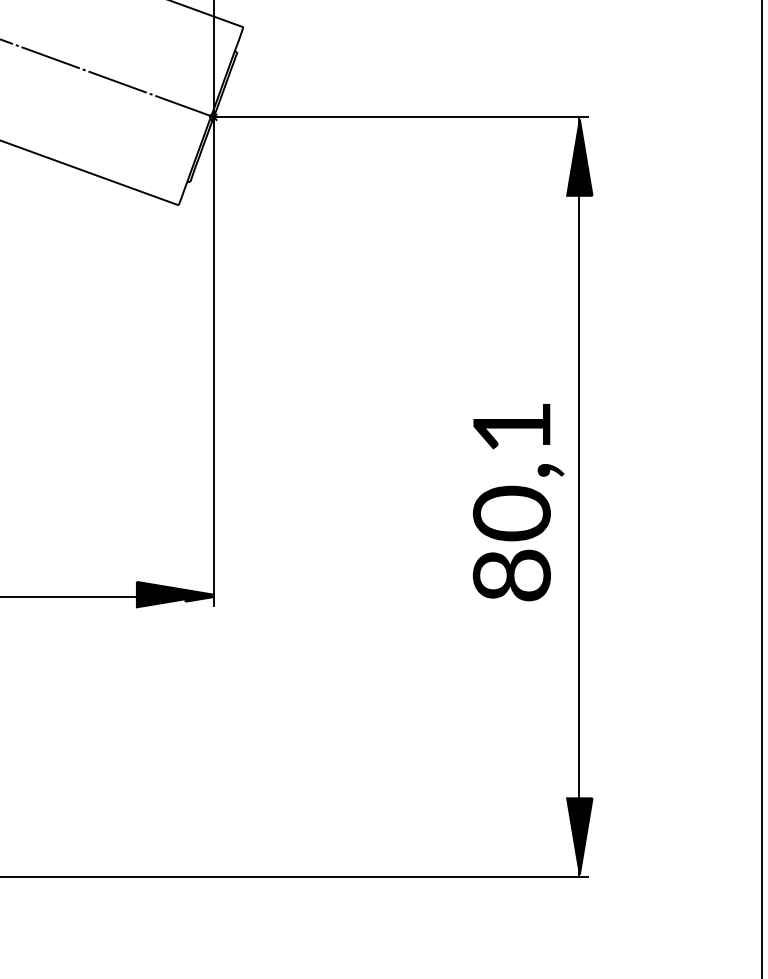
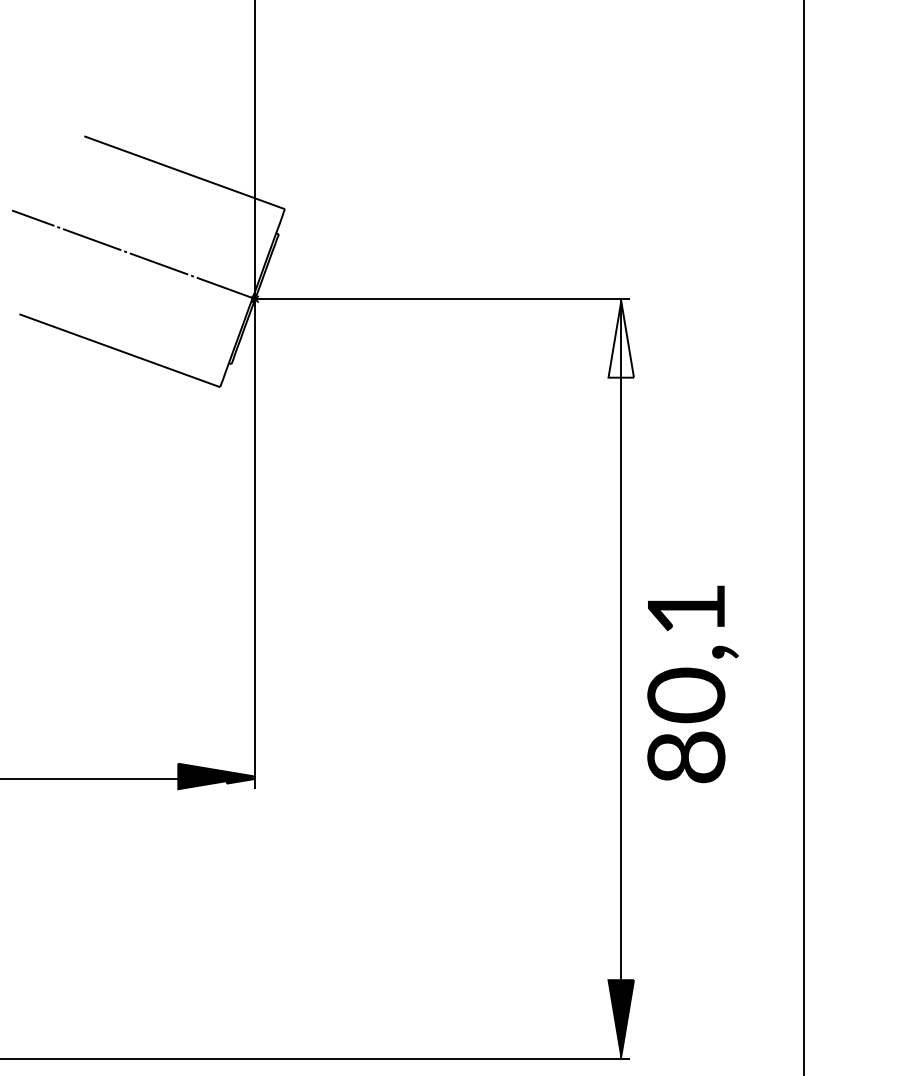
fill: (579, 157) -> (620, 339), removed
text: (518, 502) -> (692, 684), moved

